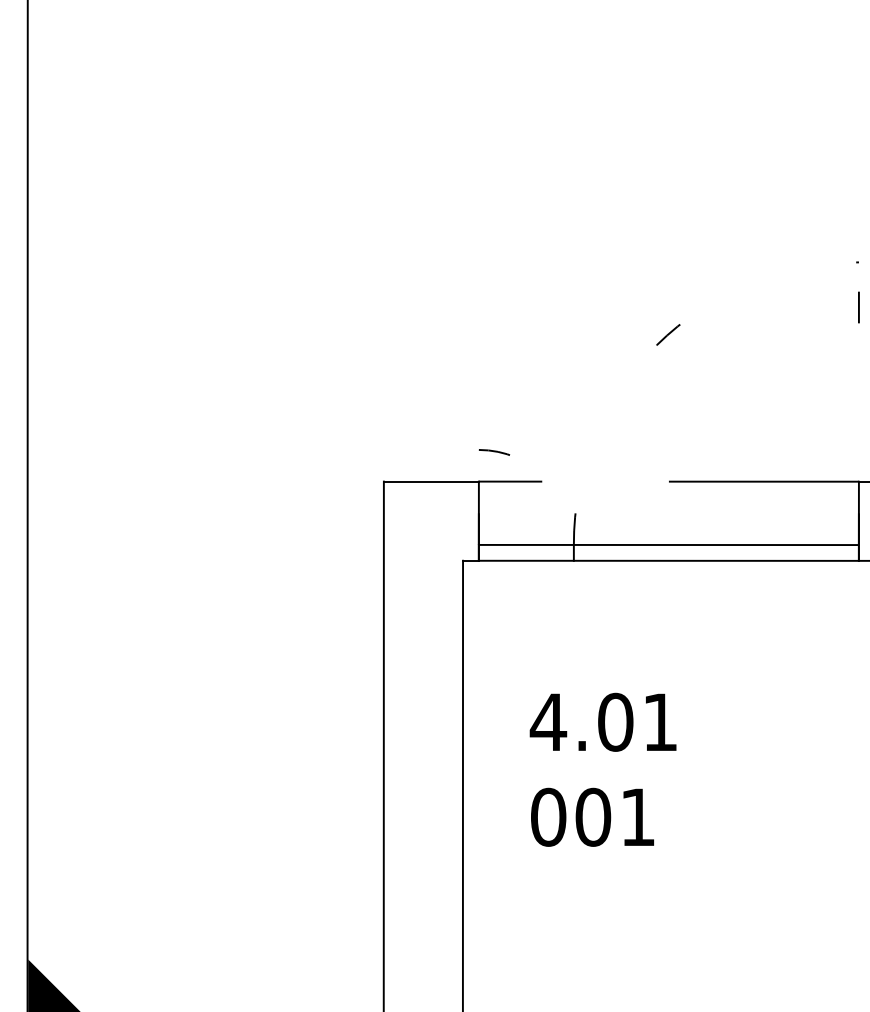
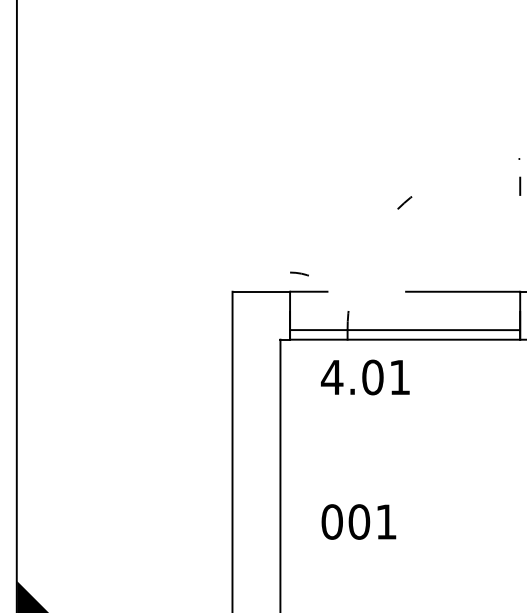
text: (603, 722) -> (365, 377), moved
text: (591, 816) -> (358, 521), moved

